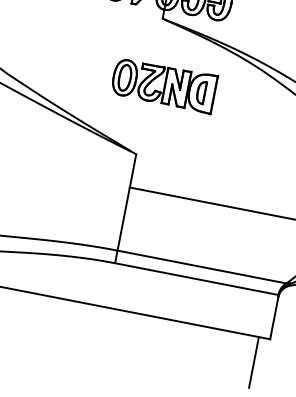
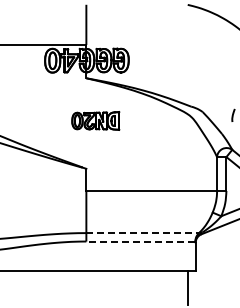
part: (164, 84) -> (95, 120), size x0.7
line: (203, 267) -> (143, 233), solid -> dashed
line: (196, 278) -> (140, 241), solid -> dashed

